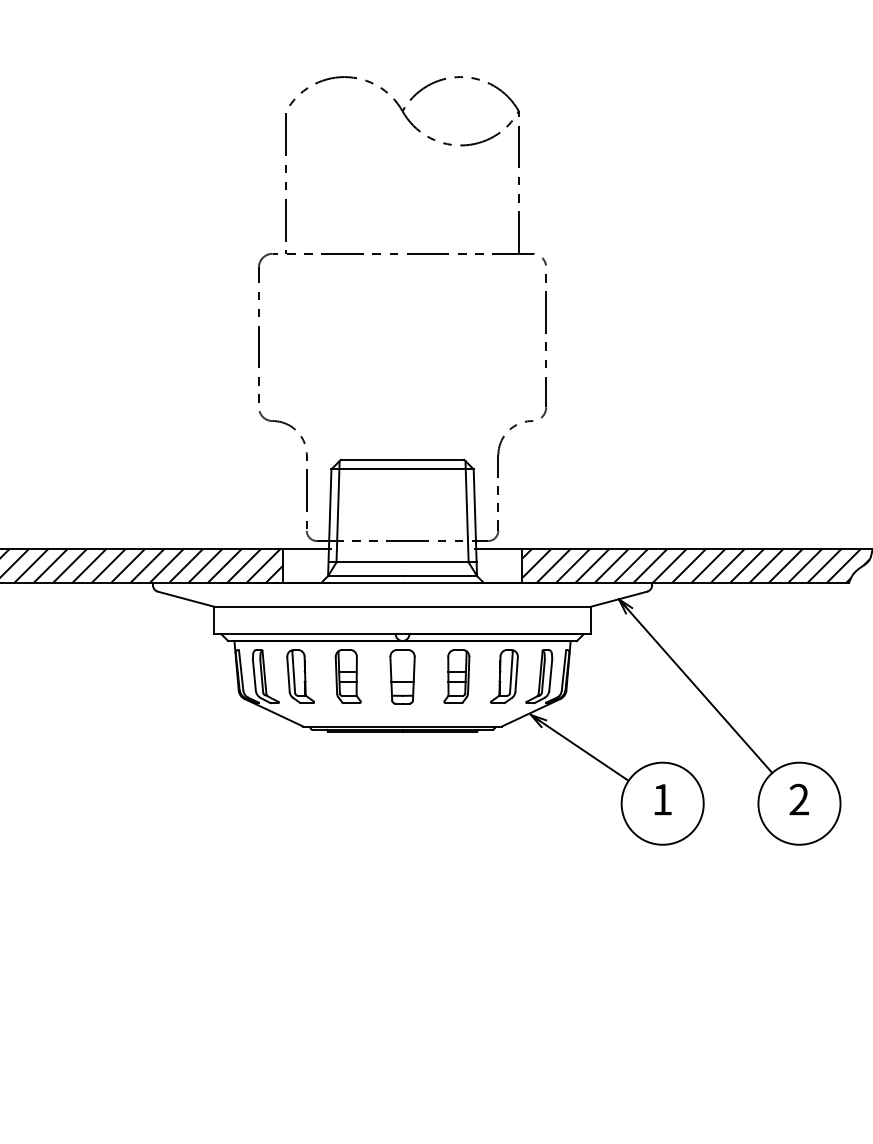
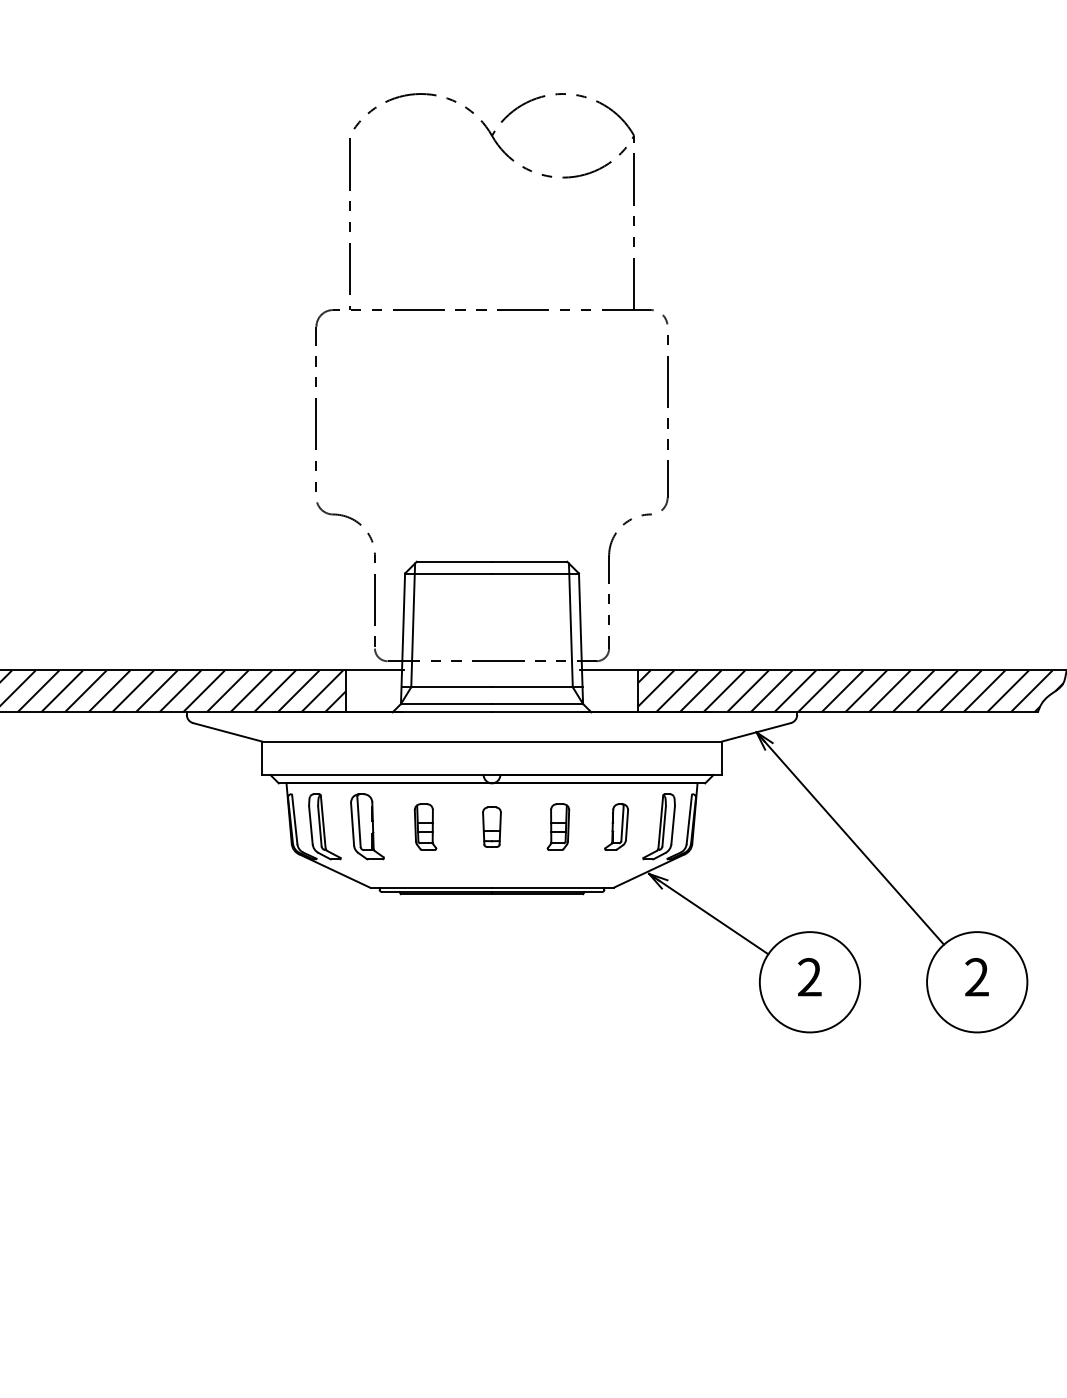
part: (347, 676) -> (424, 826), size x0.7
part: (402, 676) -> (491, 826), size x0.6
part: (456, 676) -> (557, 826), size x0.7
part: (504, 676) -> (616, 826), size x0.7
text: (662, 799) -> (809, 977), 1 -> 2

